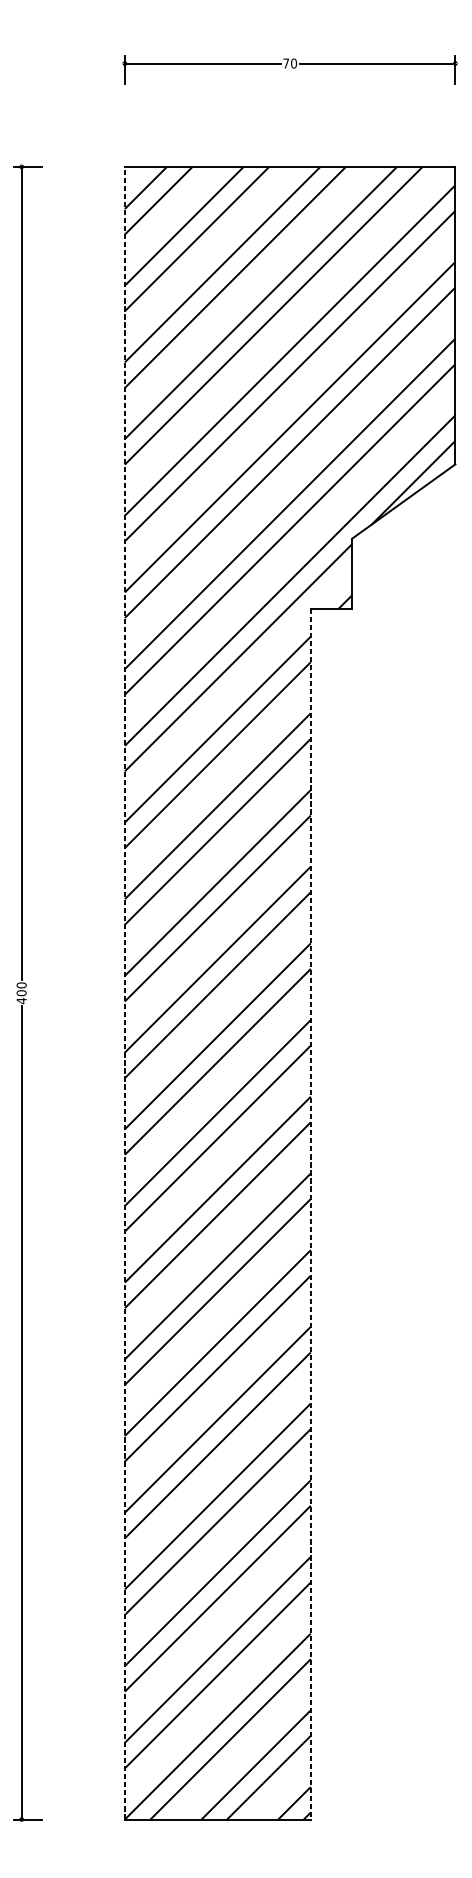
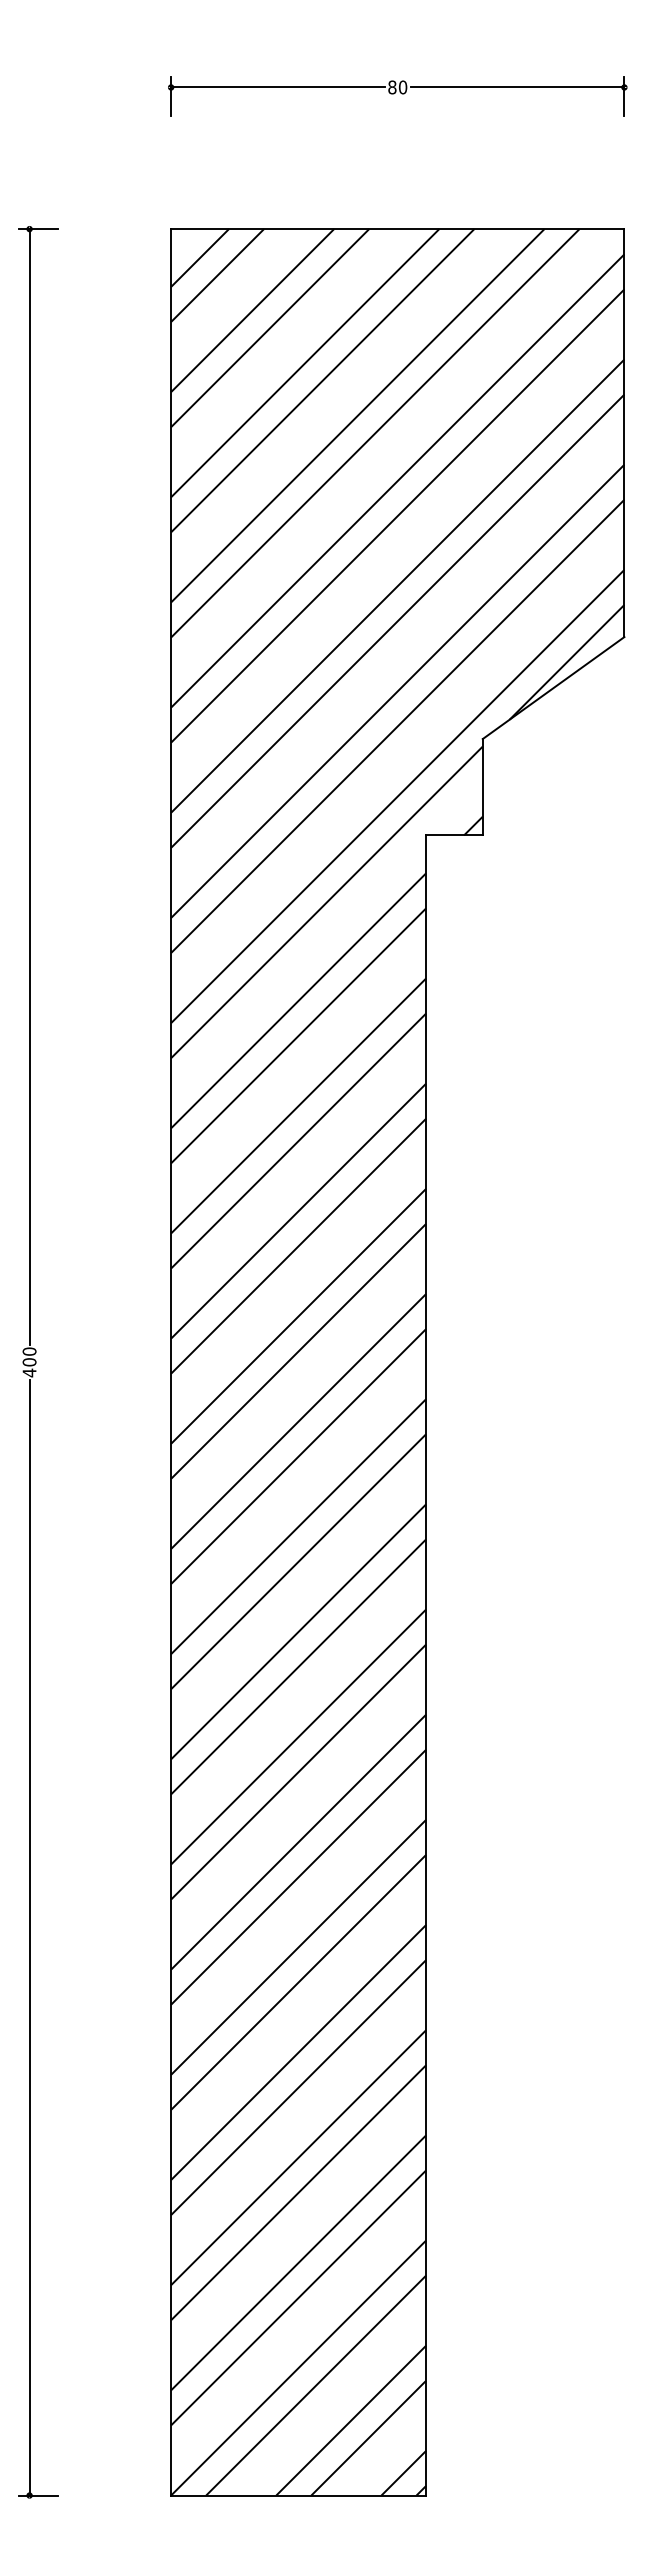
text: (286, 63) -> (392, 87), 70 -> 80
line: (125, 992) -> (171, 1361), dashed -> solid
line: (311, 1214) -> (426, 1665), dashed -> solid

